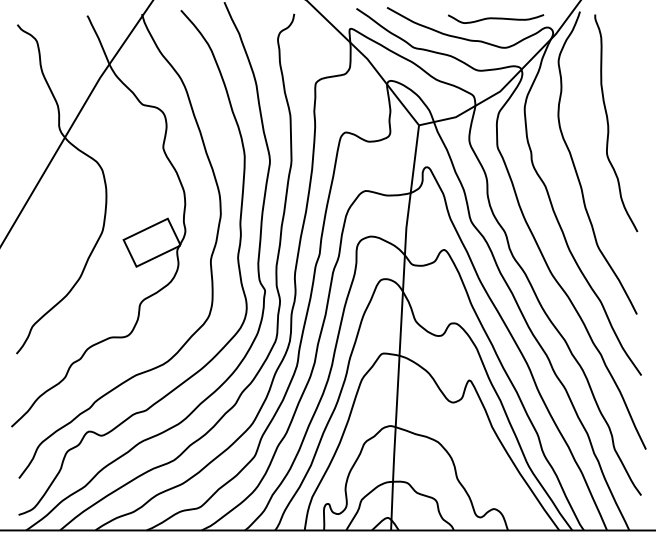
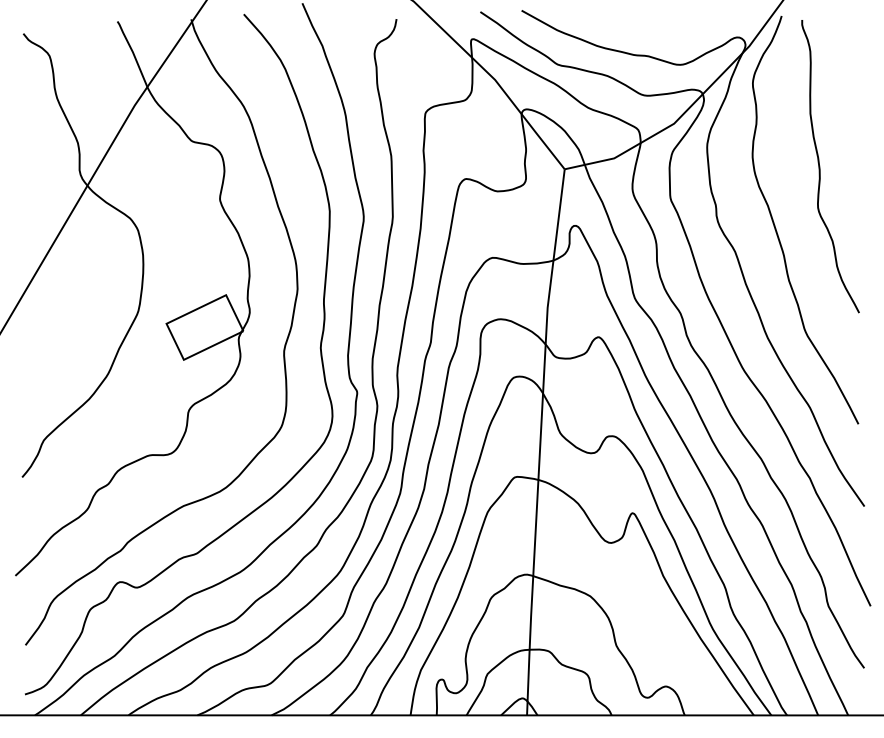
curve: (496, 18) -> (668, 25), removed

